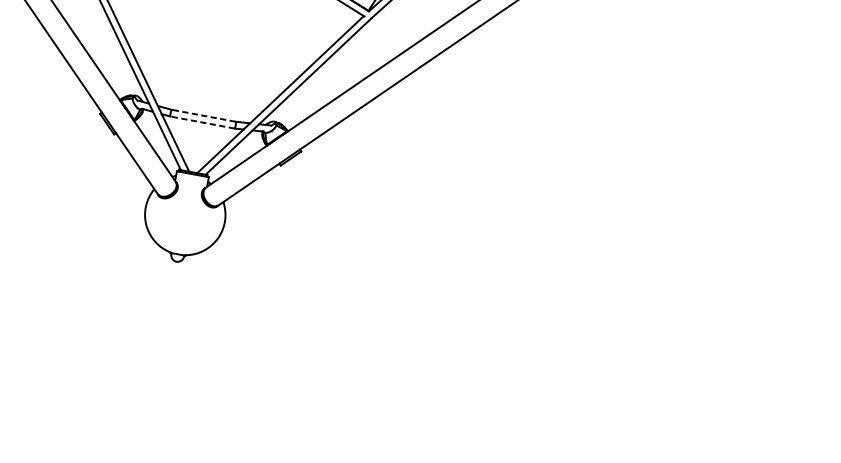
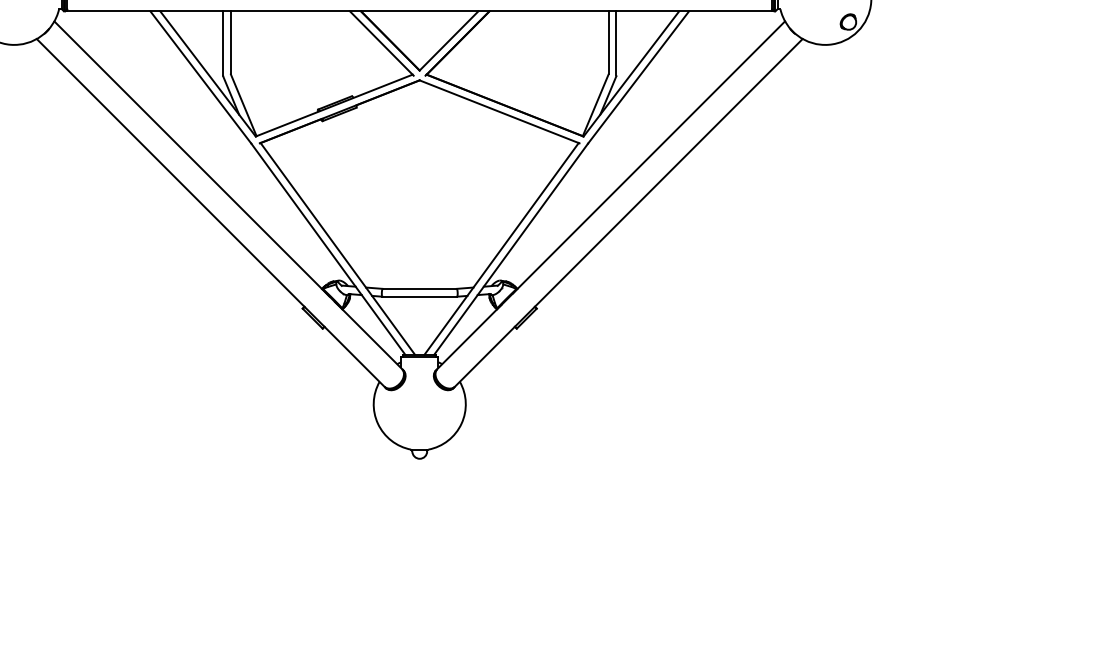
line: (203, 115) -> (419, 288), dashed -> solid
line: (202, 122) -> (419, 296), dashed -> solid

